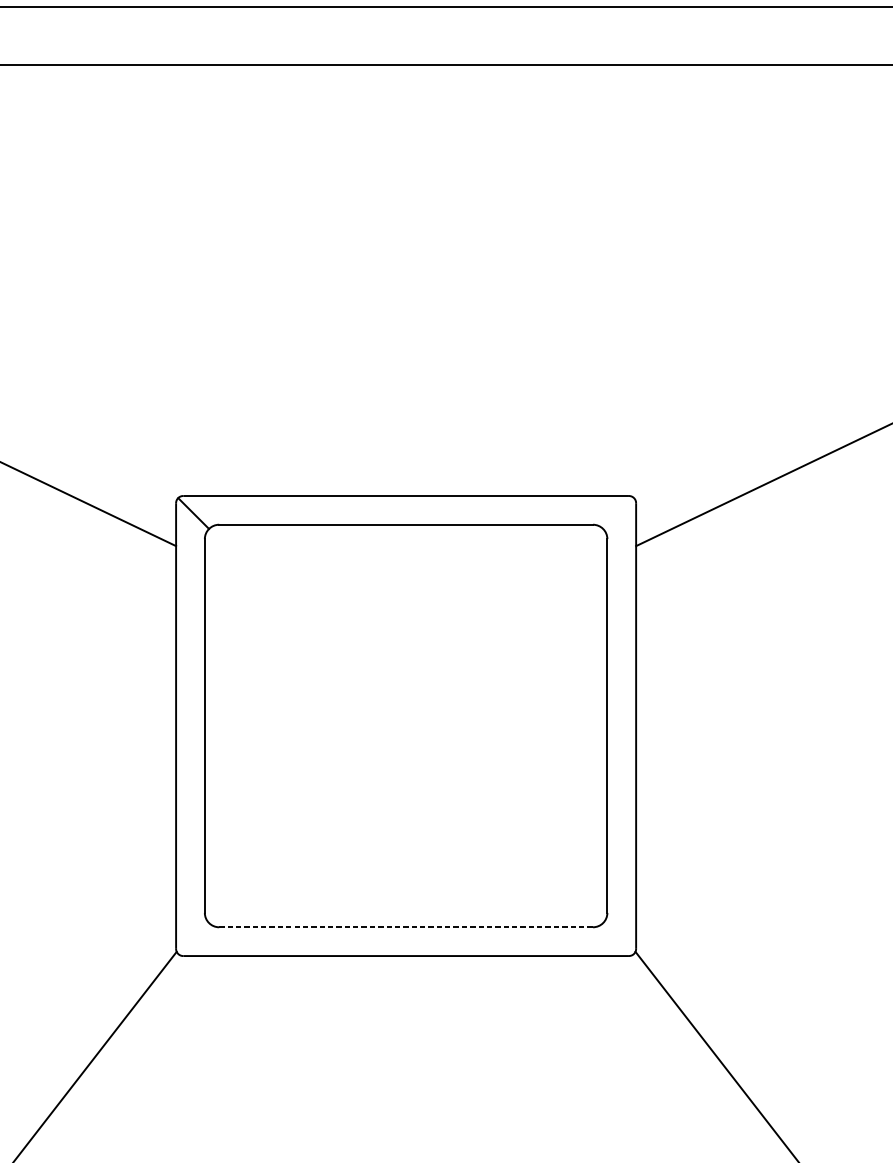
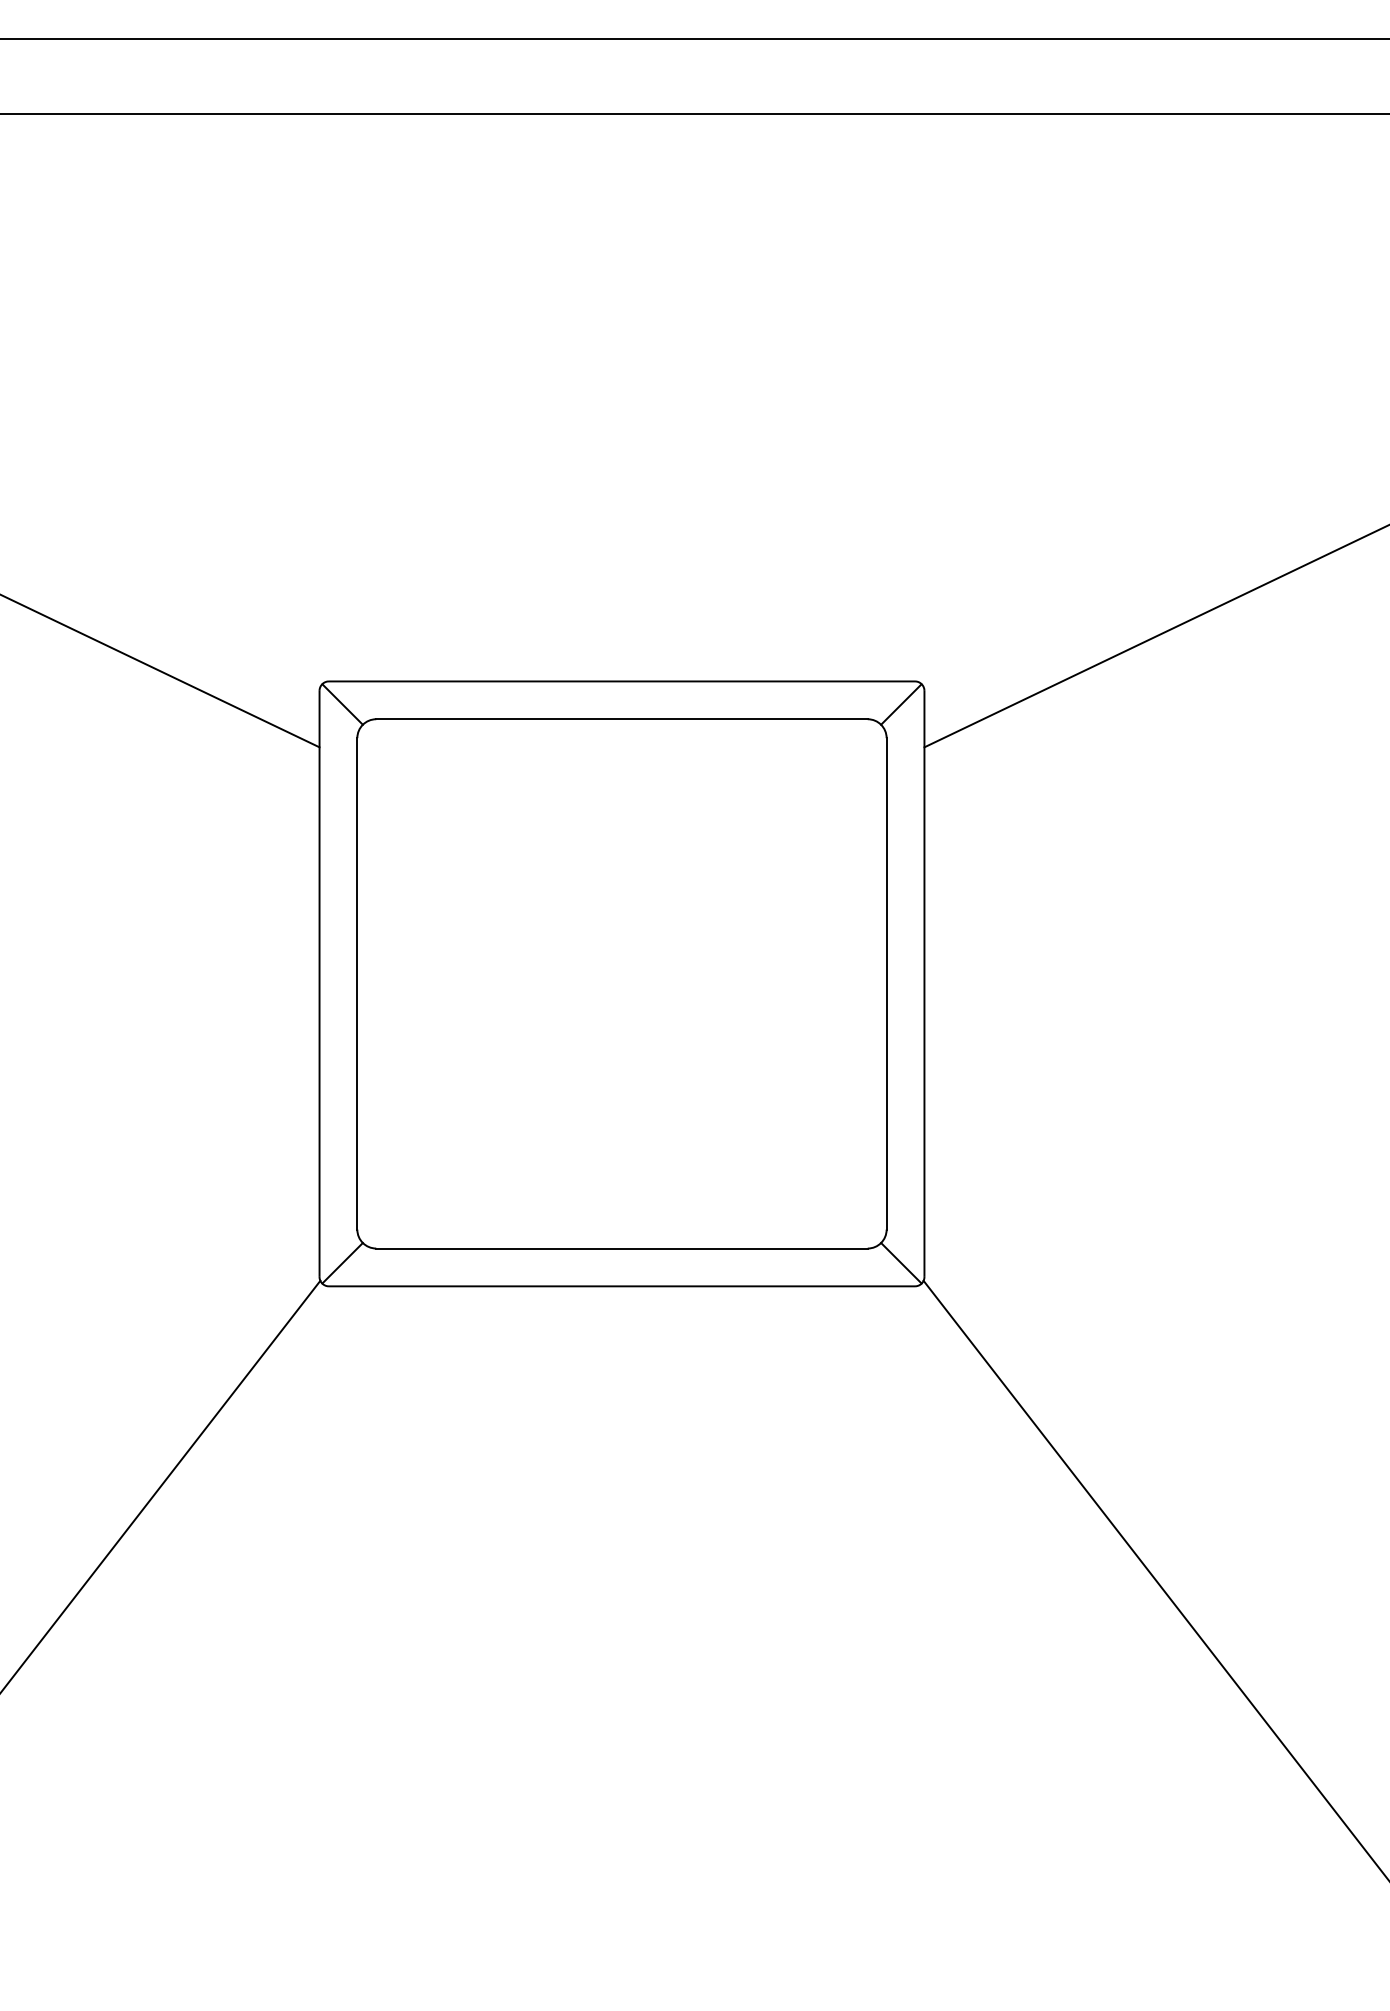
line: (618, 513) -> (901, 704), added
line: (406, 927) -> (622, 1248), dashed -> solid
line: (193, 938) -> (342, 1263), added
line: (618, 938) -> (901, 1263), added

